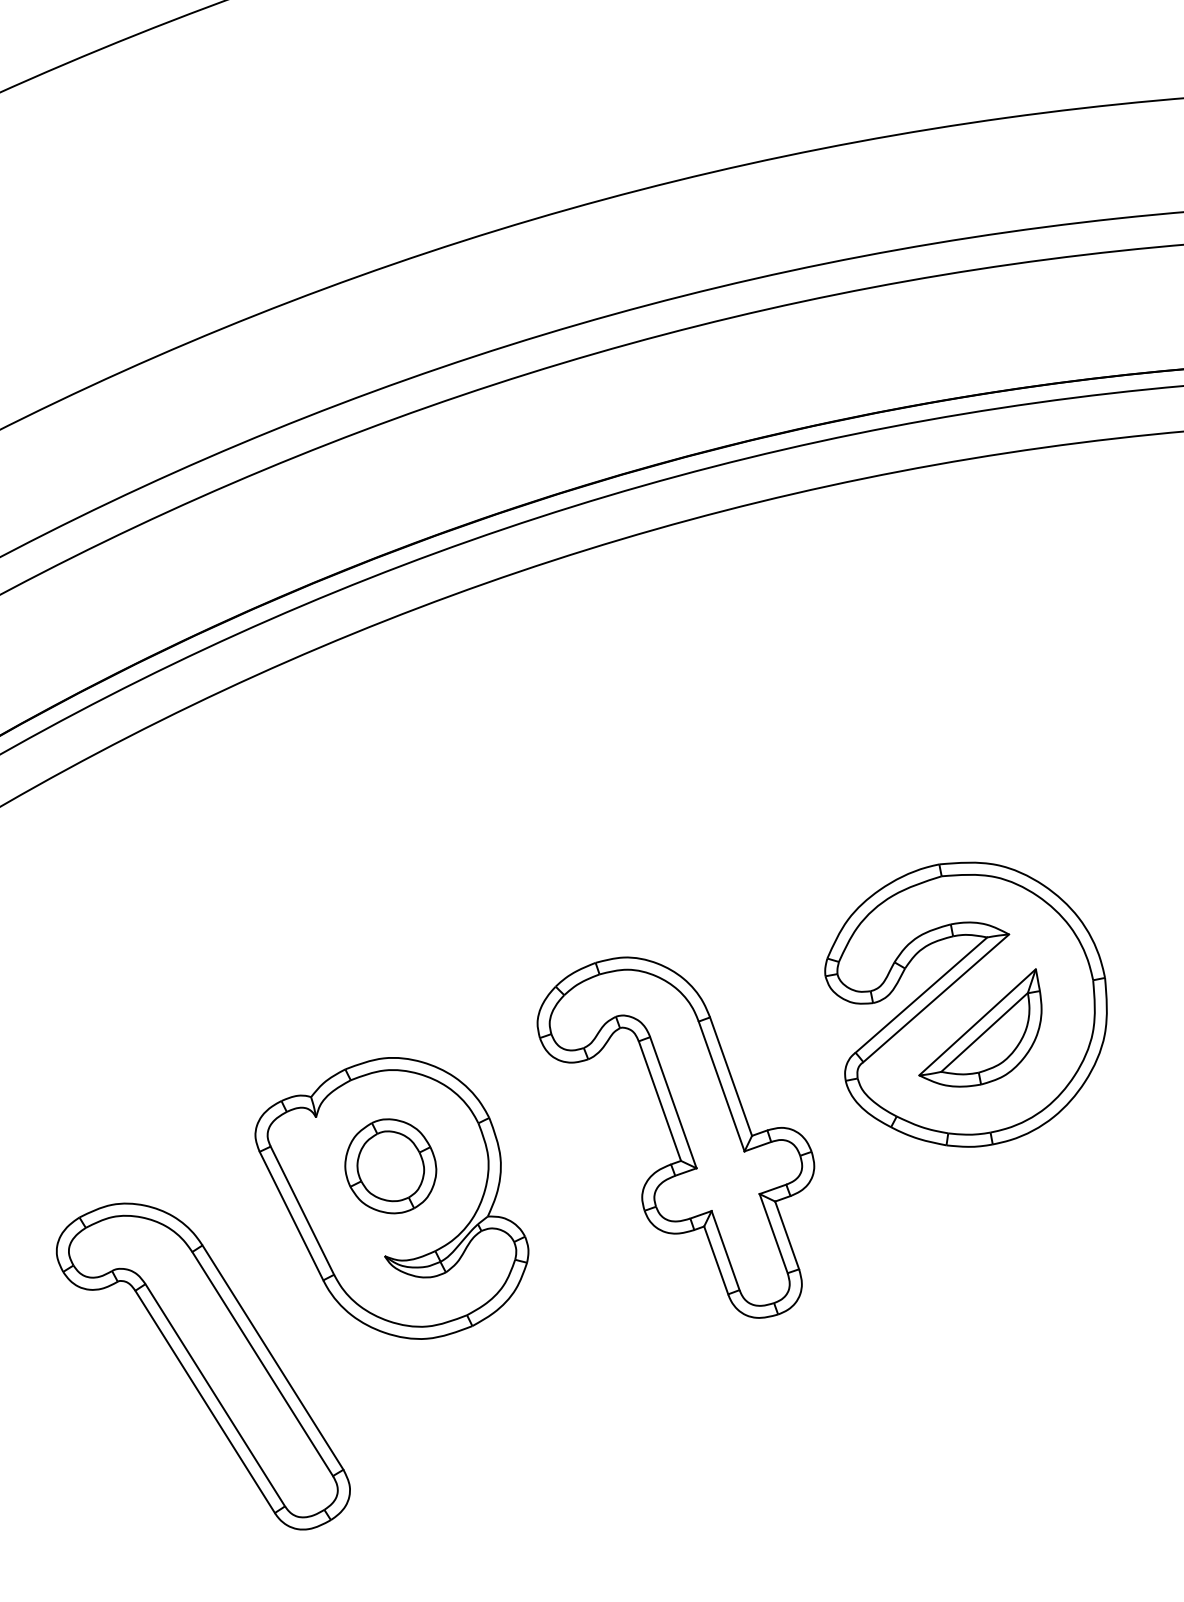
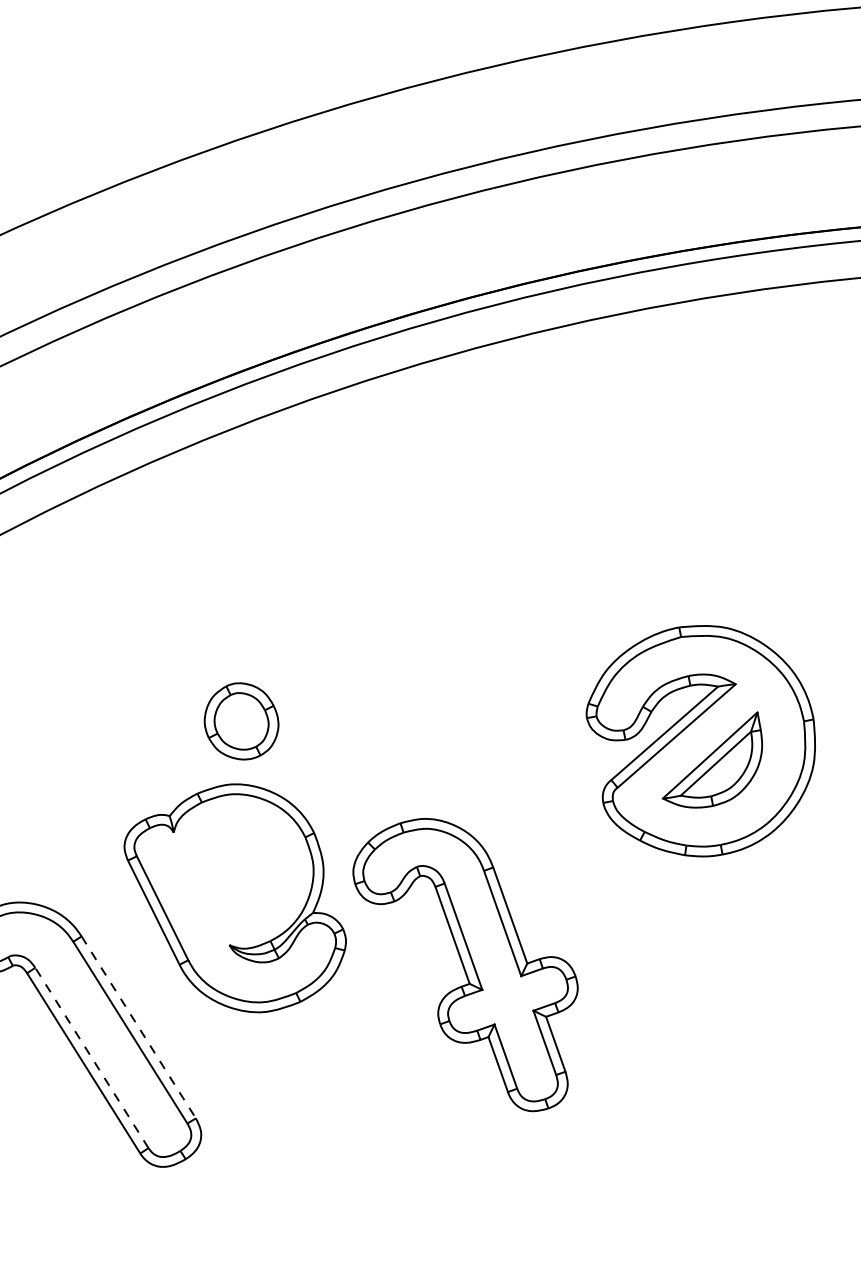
part: (675, 1137) -> (465, 964), moved
part: (390, 1166) -> (241, 721), moved
line: (273, 1358) -> (139, 1028), solid -> dashed
line: (214, 1394) -> (91, 1057), solid -> dashed

